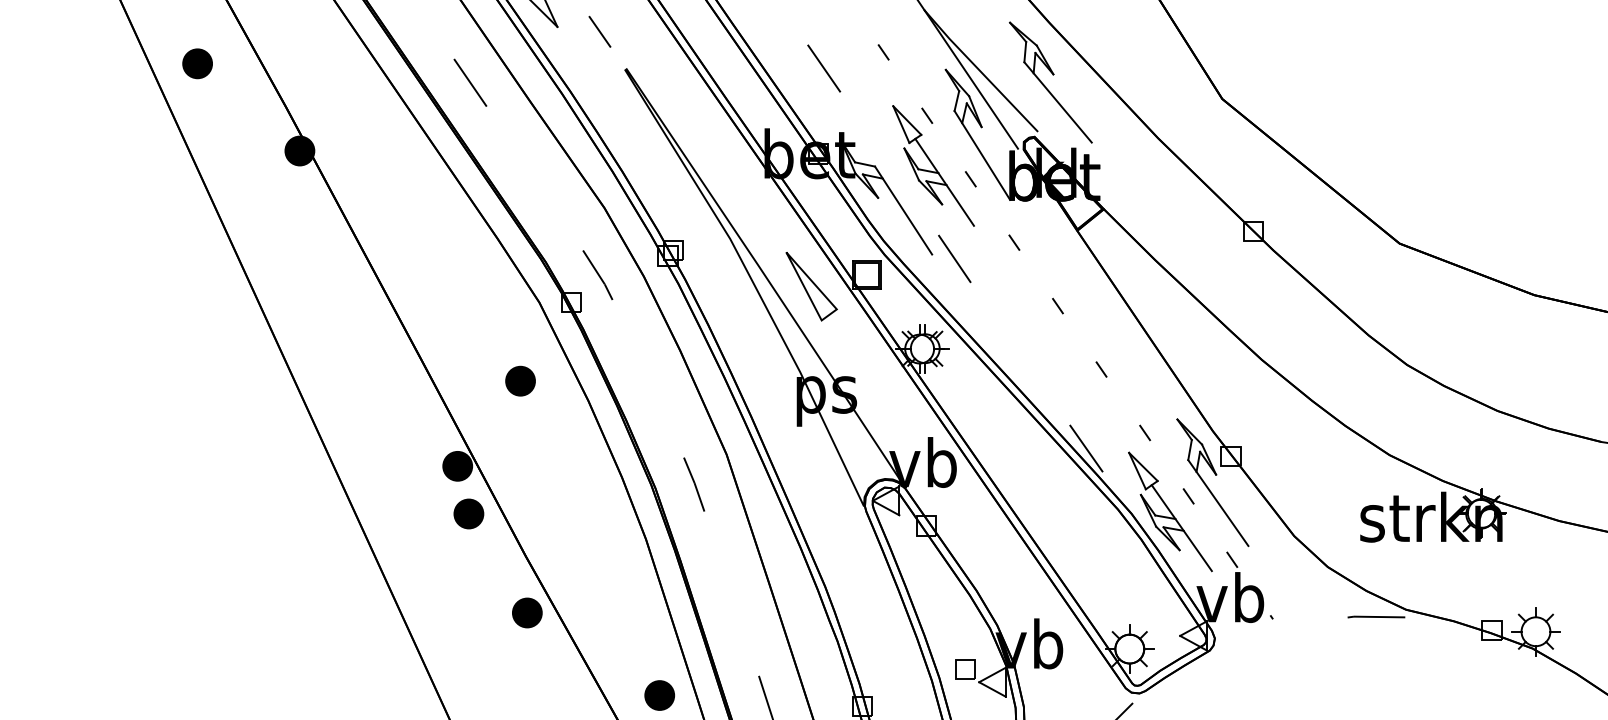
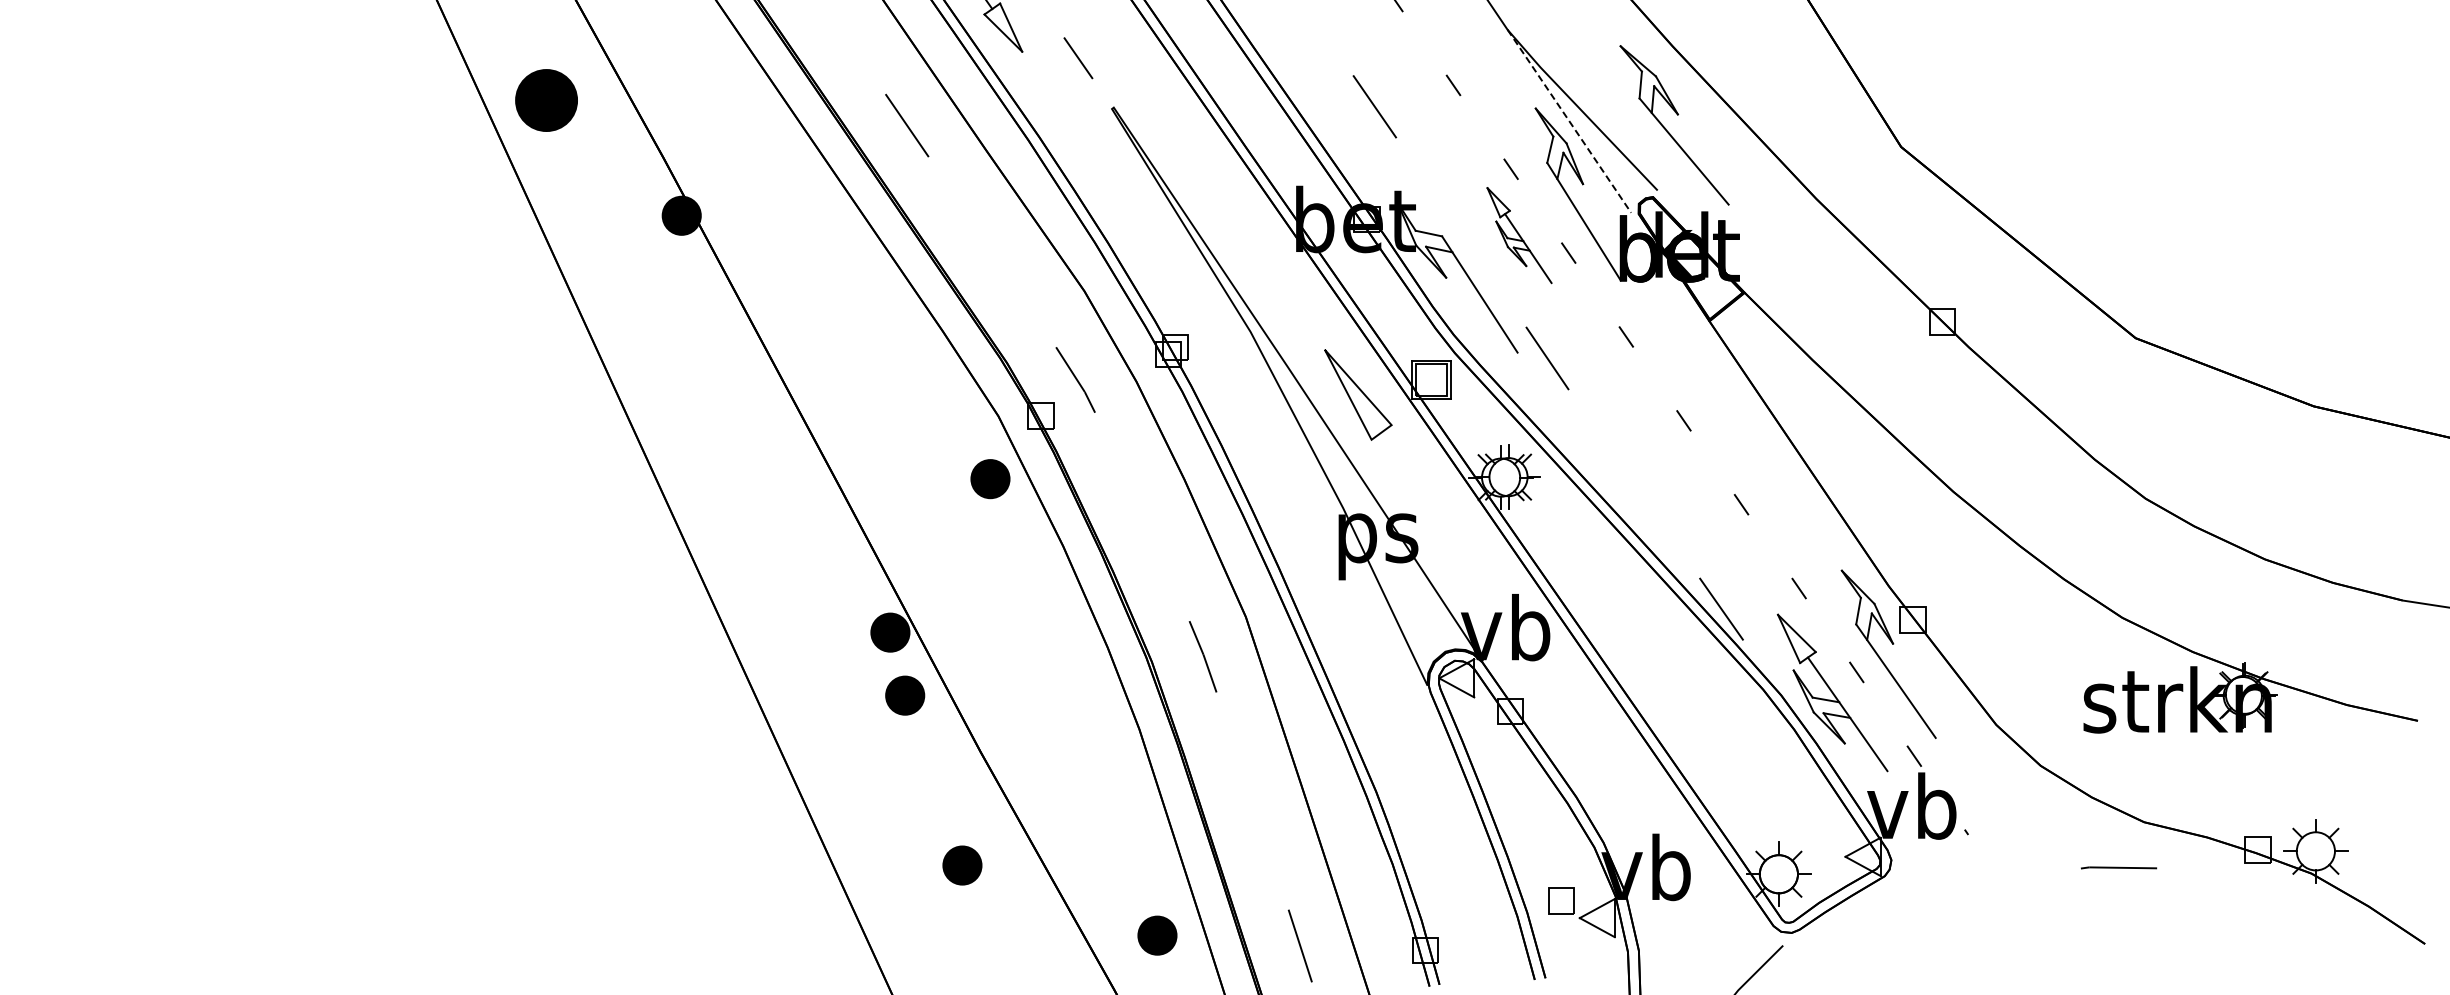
part: (197, 63) -> (546, 100), size x1.6
line: (971, 79) -> (1569, 121), solid -> dashed
part: (933, 165) -> (1519, 235), size x0.6
part: (520, 381) -> (990, 479), moved
part: (527, 612) -> (962, 865), moved
line: (1376, 616) -> (2119, 867), moved

